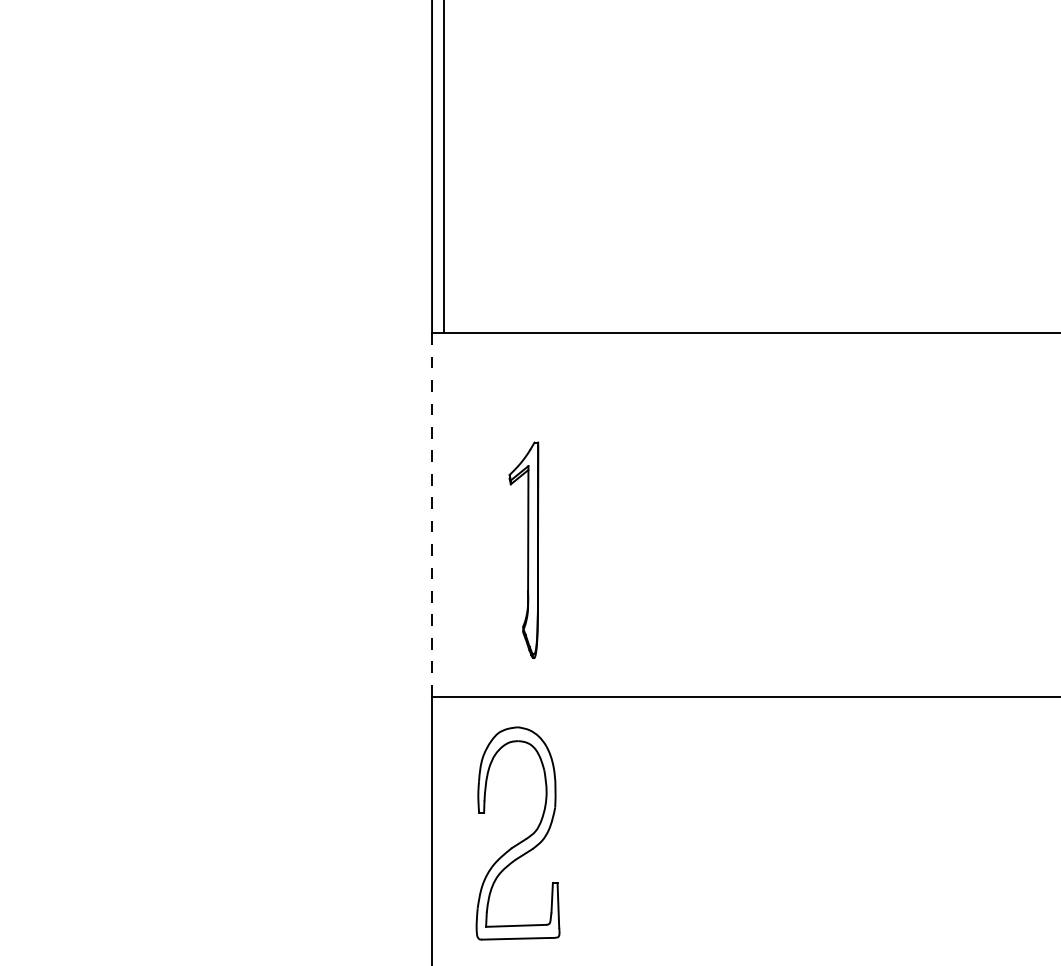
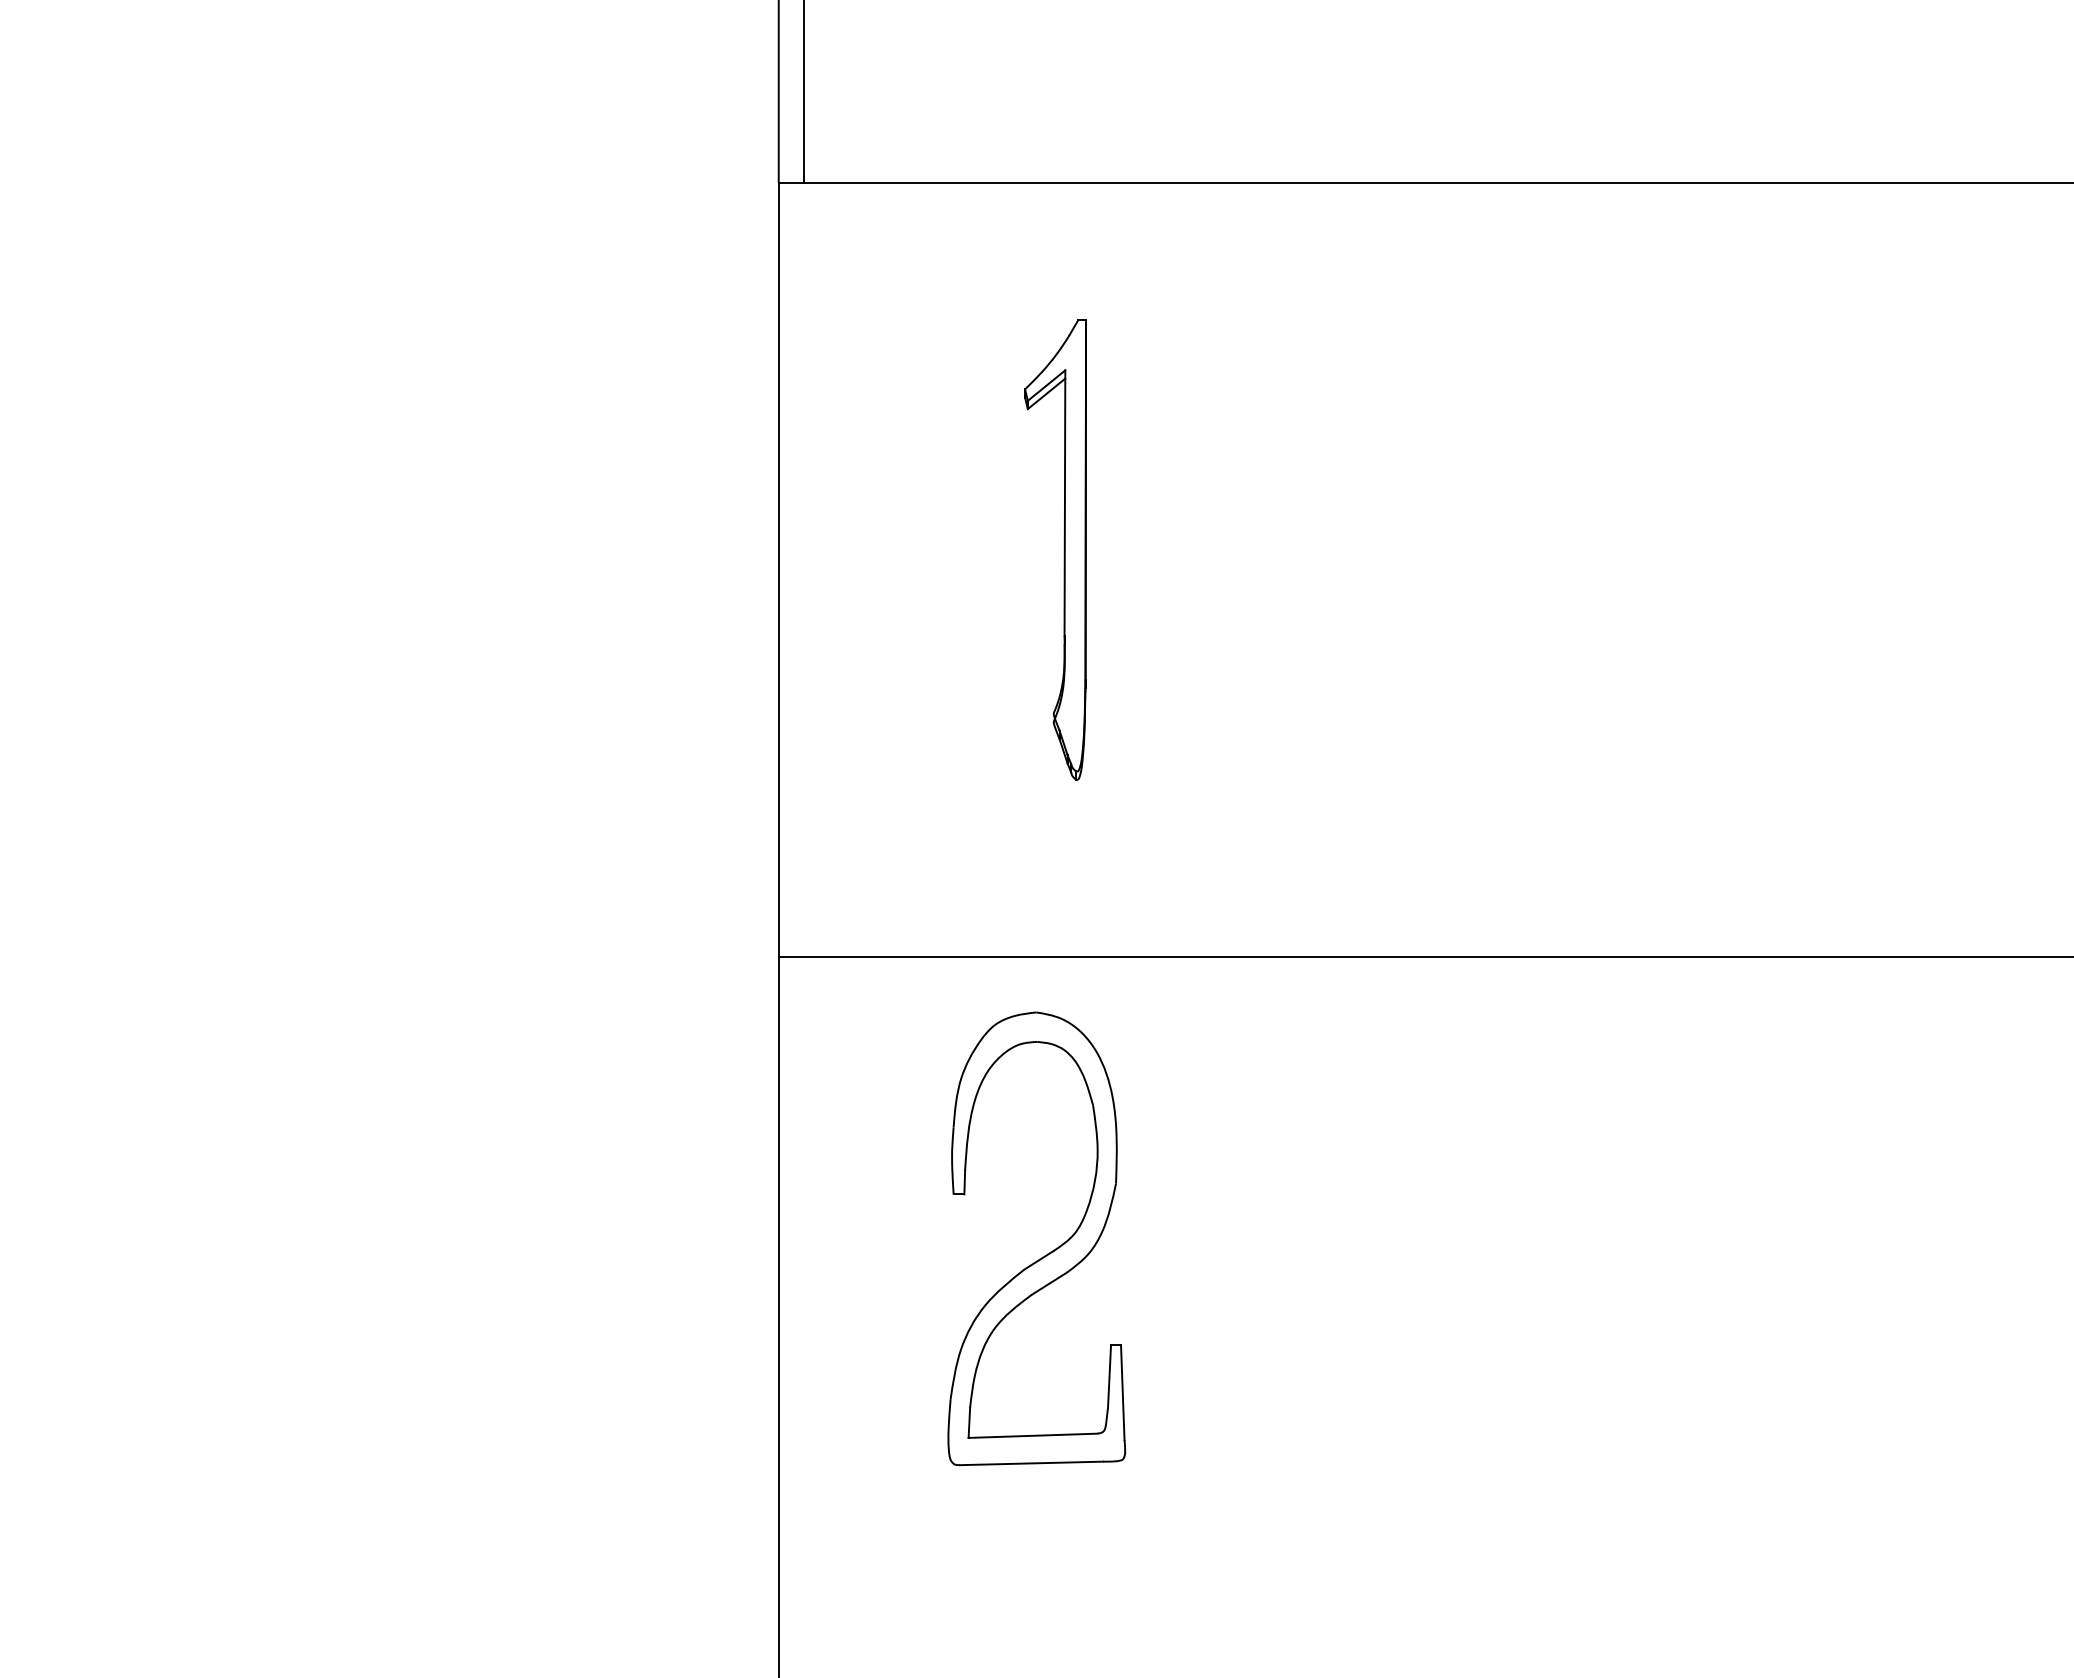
line: (432, 514) -> (779, 569), dashed -> solid
part: (523, 549) -> (1054, 548), moved
part: (521, 840) -> (1044, 1253), moved

